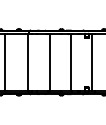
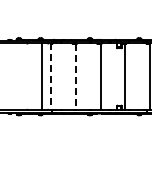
line: (5, 62) -> (42, 76), moved
line: (28, 63) -> (51, 77), solid -> dashed
line: (49, 63) -> (76, 77), solid -> dashed

